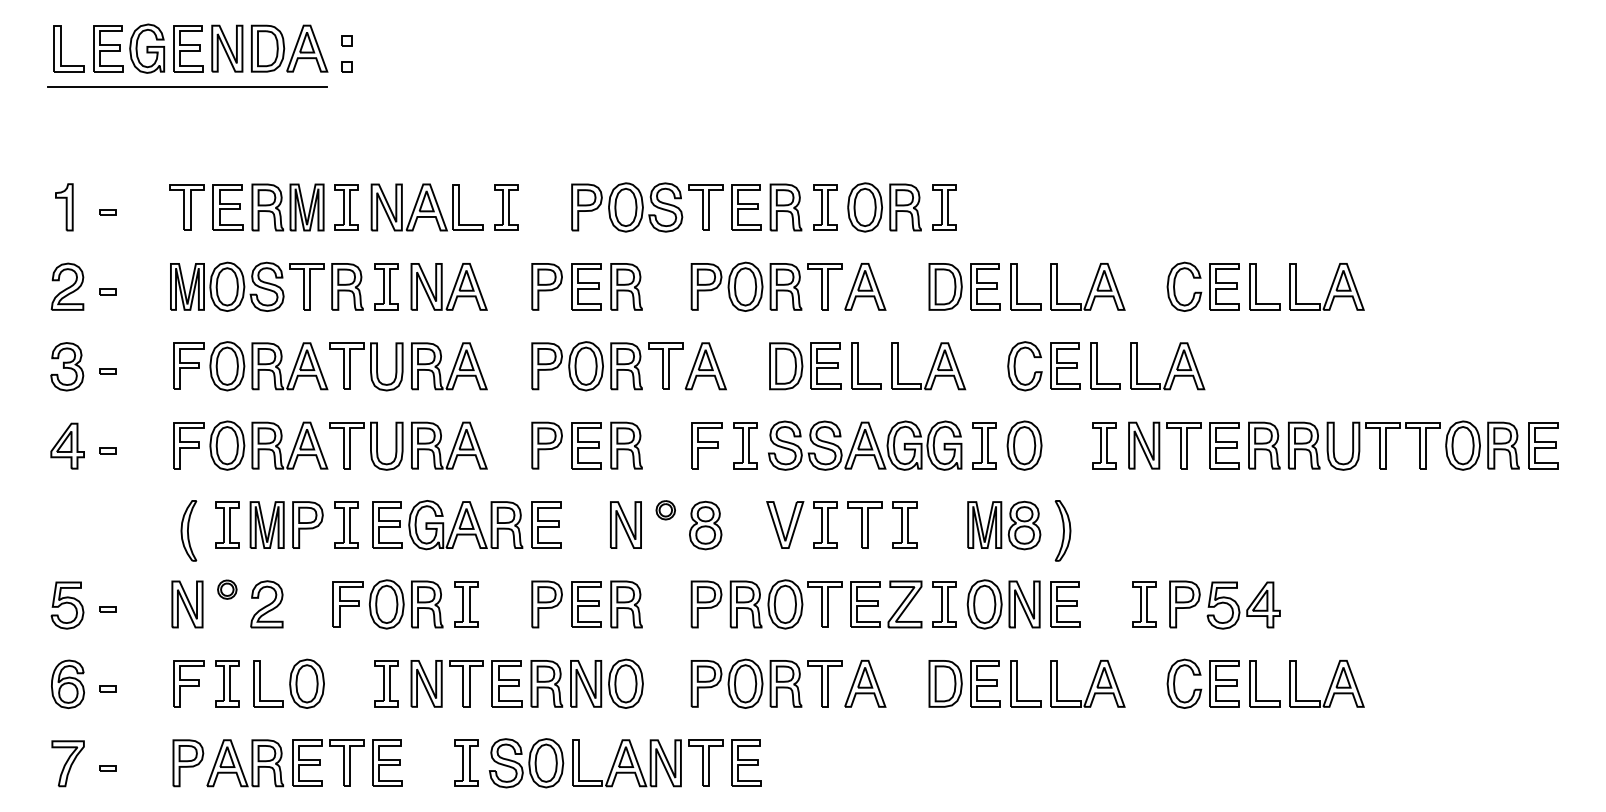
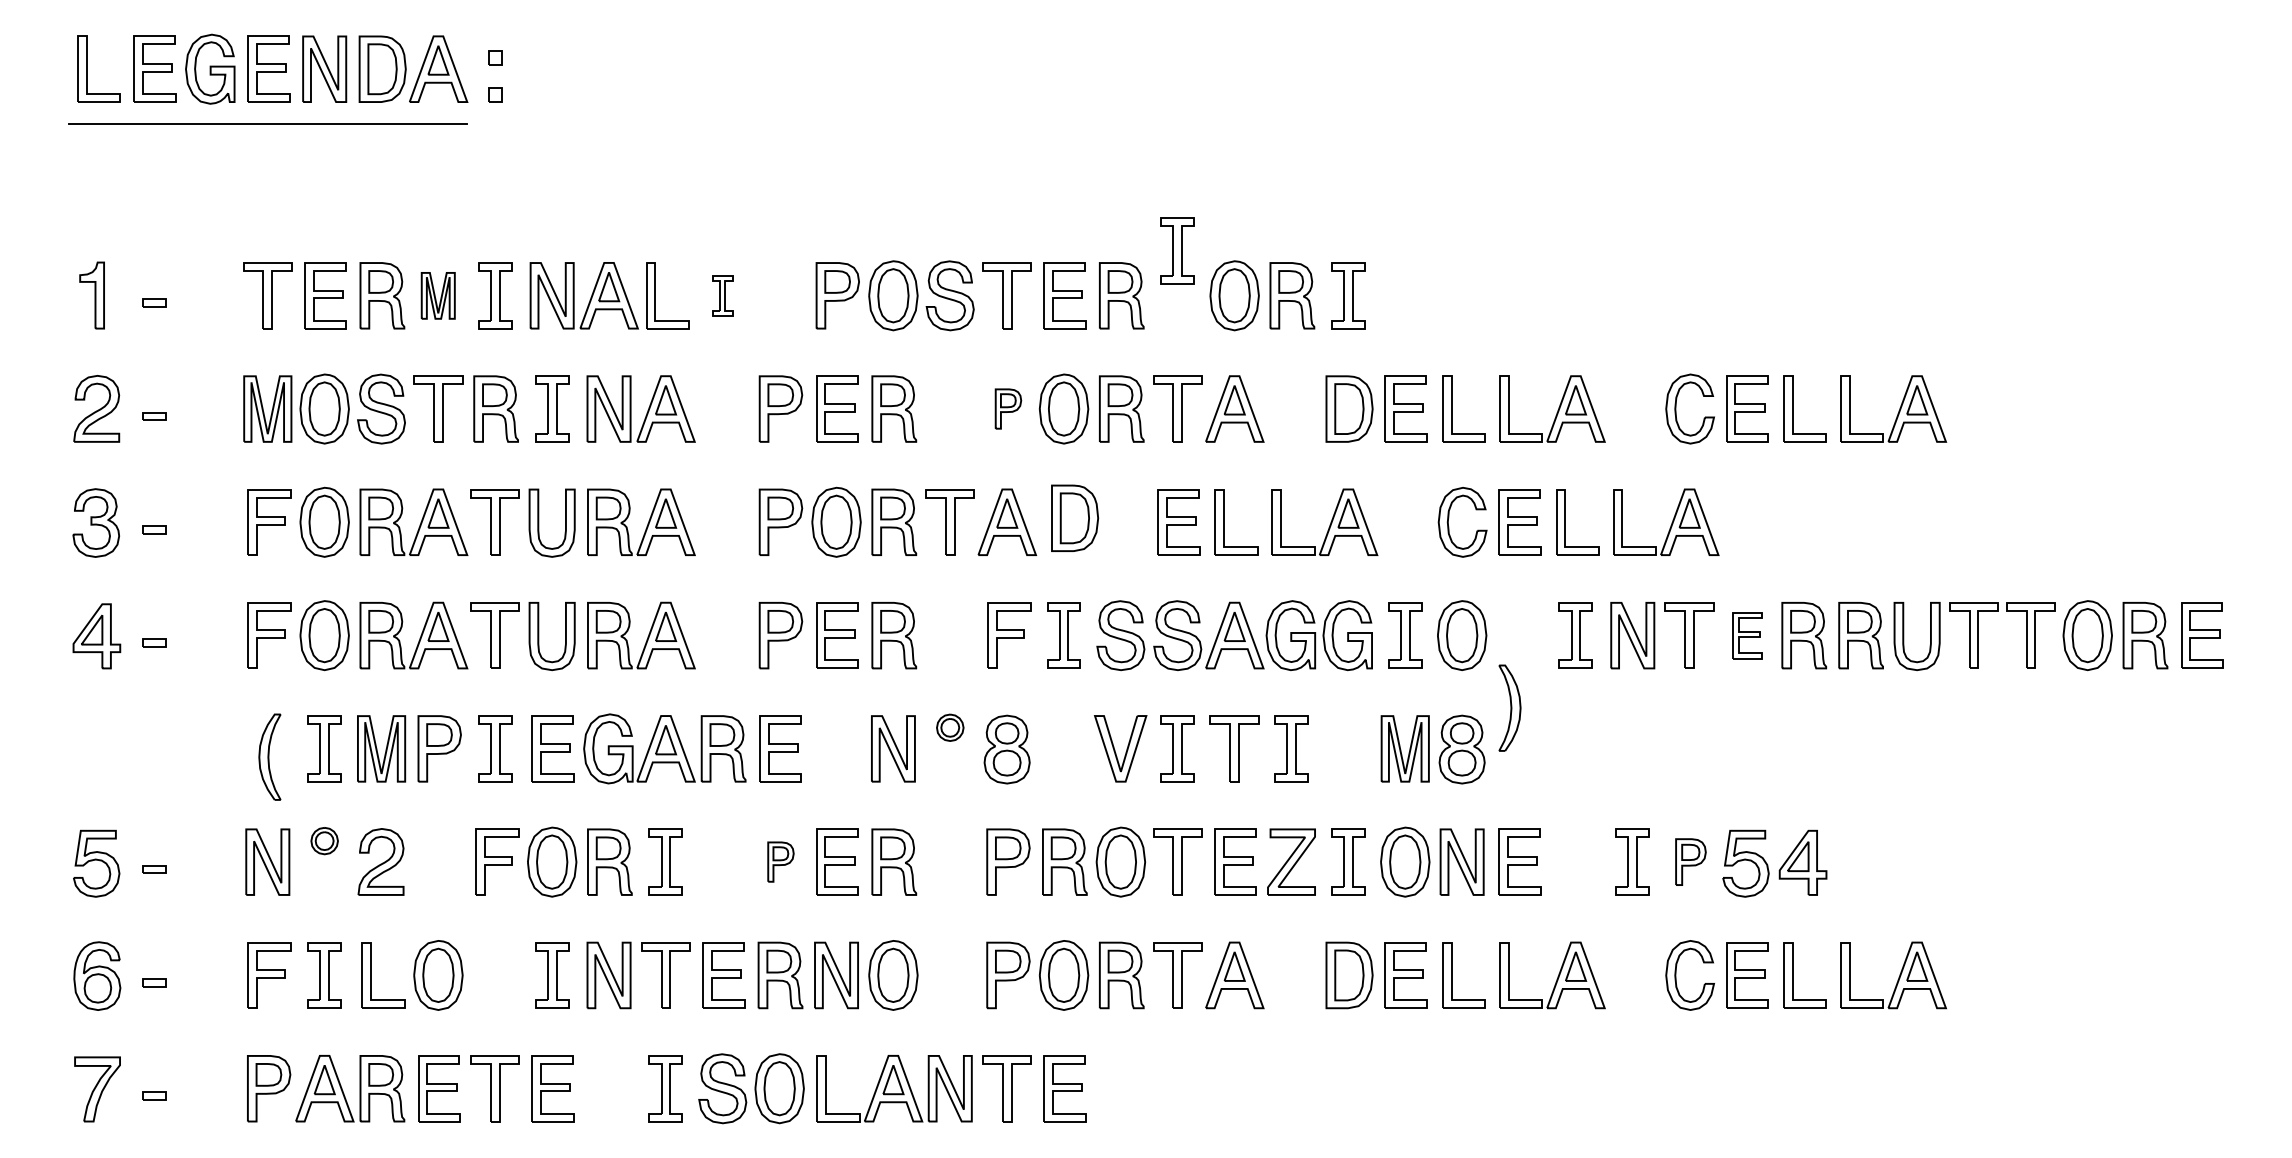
part: (306, 207) -> (437, 295), size x0.7
part: (506, 207) -> (722, 295), size x0.6
part: (825, 207) -> (1177, 250), moved
part: (706, 286) -> (1008, 408), size x0.6
part: (786, 365) -> (1075, 517), moved
part: (1224, 445) -> (1747, 635), size x0.7
part: (1062, 530) -> (1509, 707), moved
part: (546, 604) -> (780, 861), size x0.6
part: (1184, 604) -> (1690, 861), size x0.7

